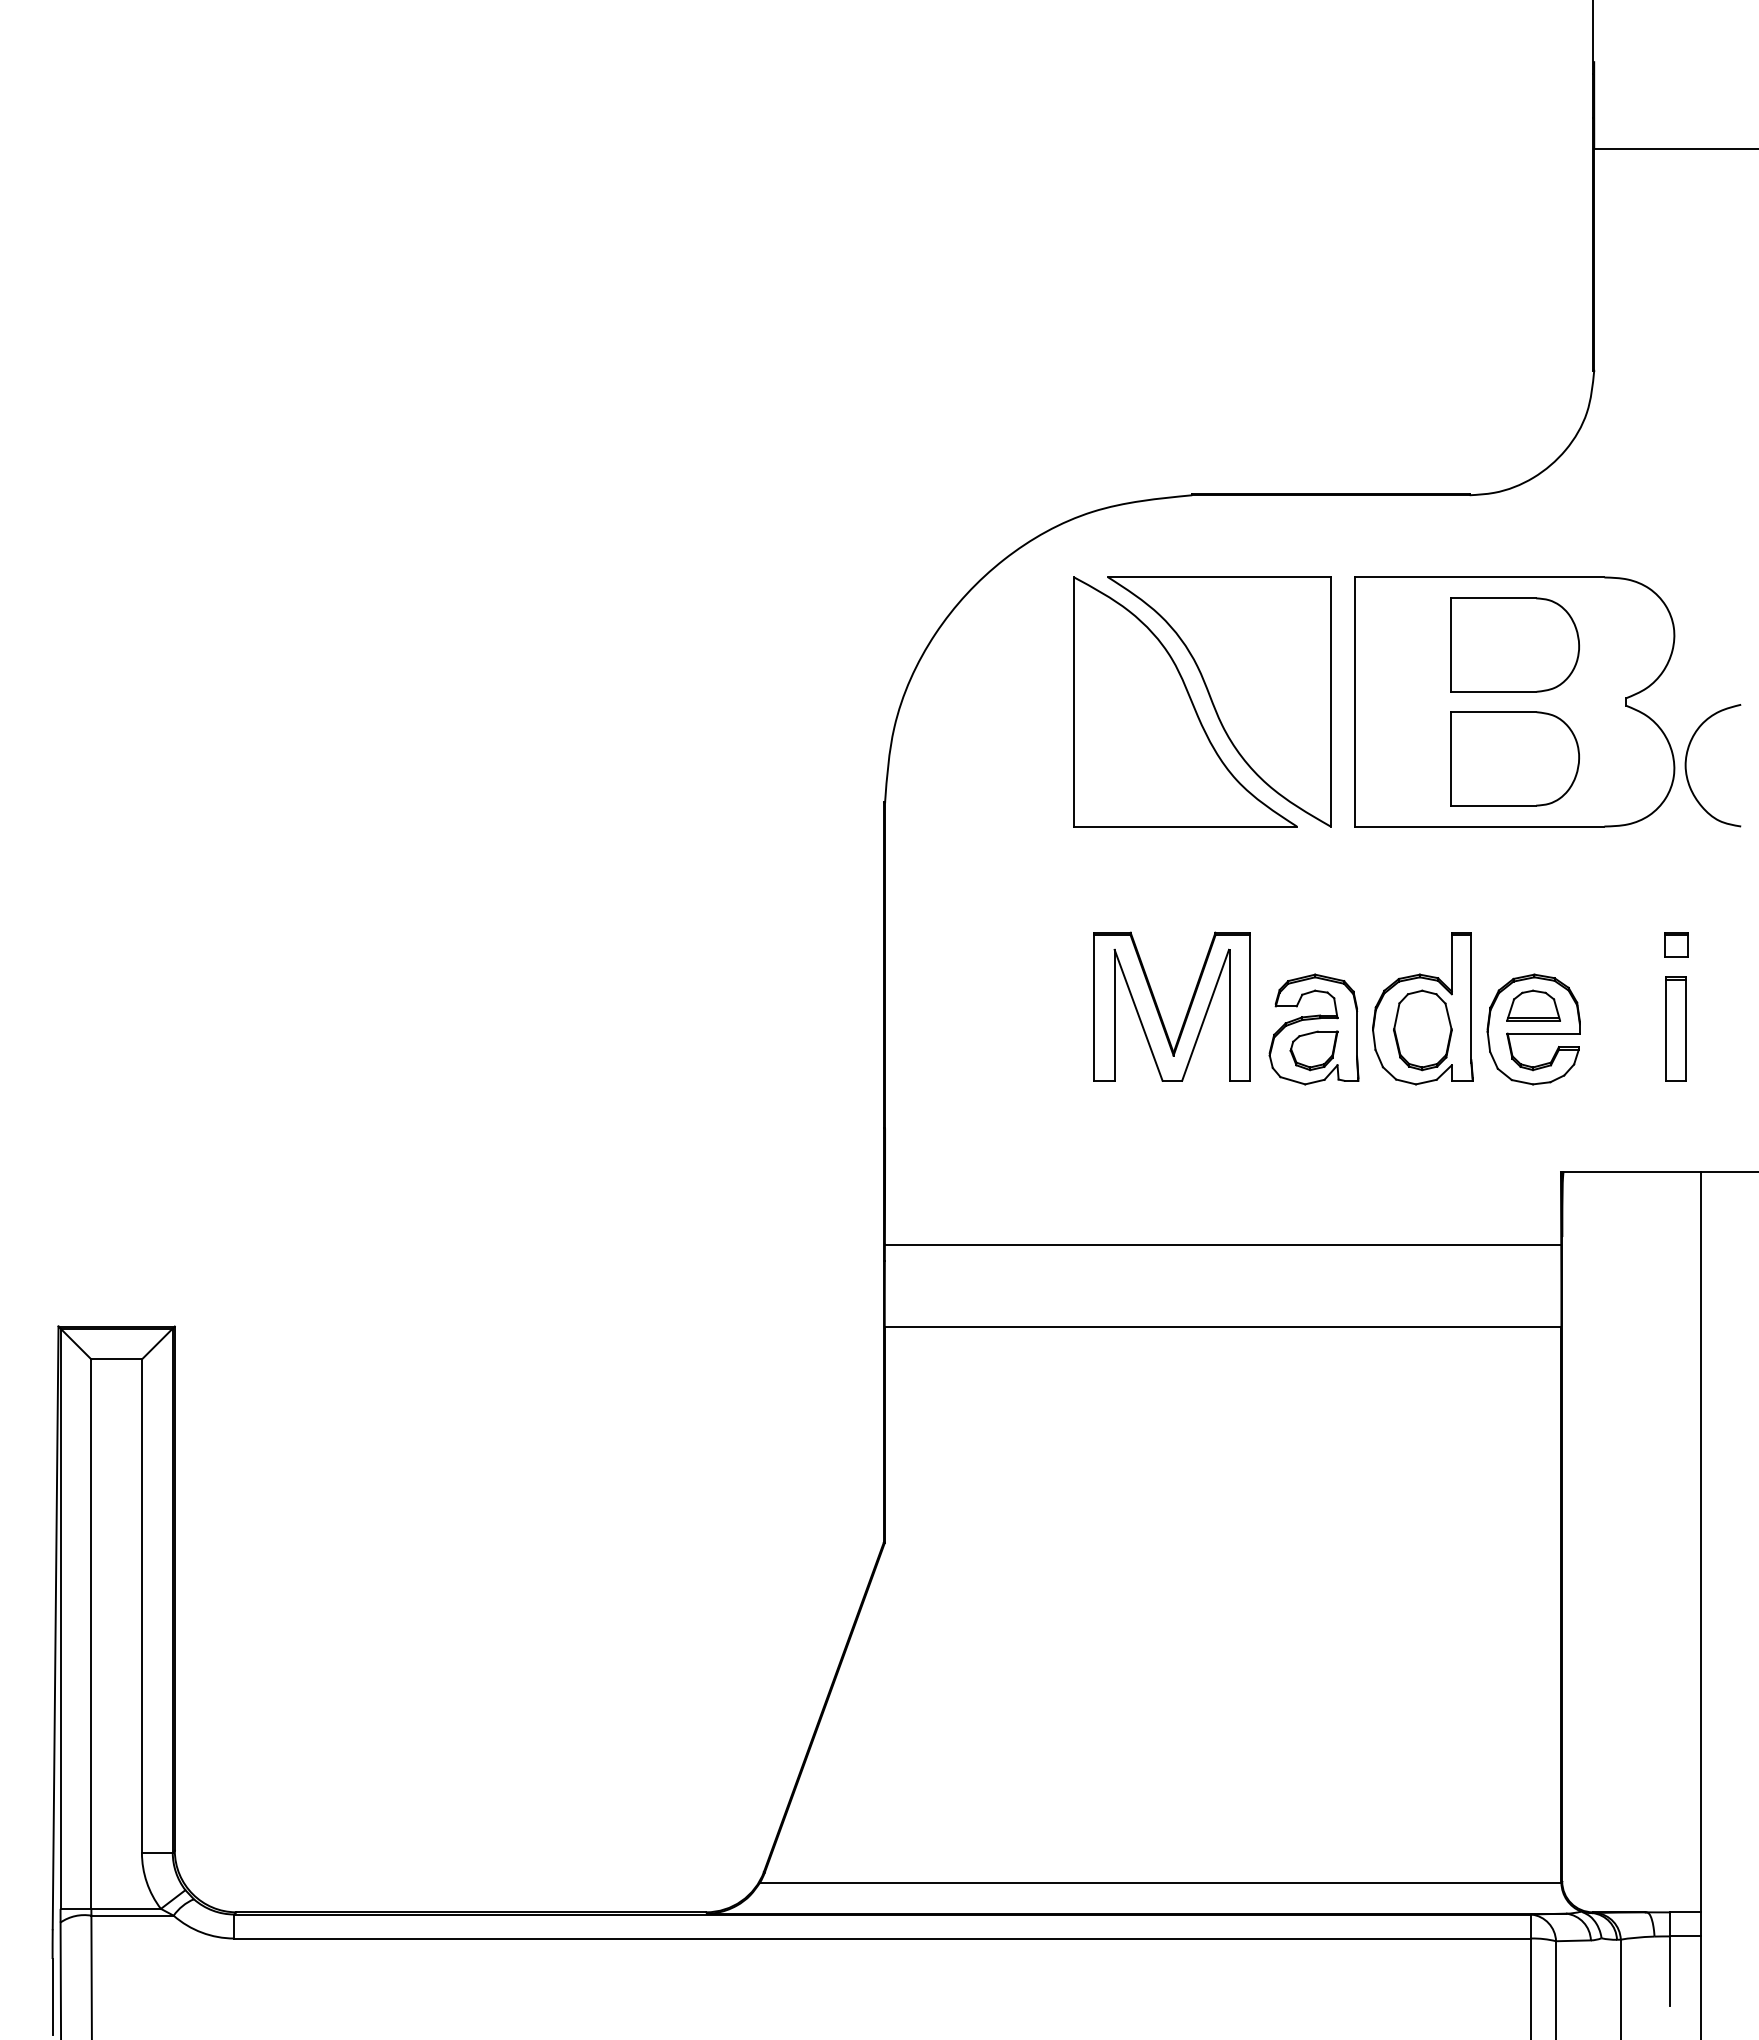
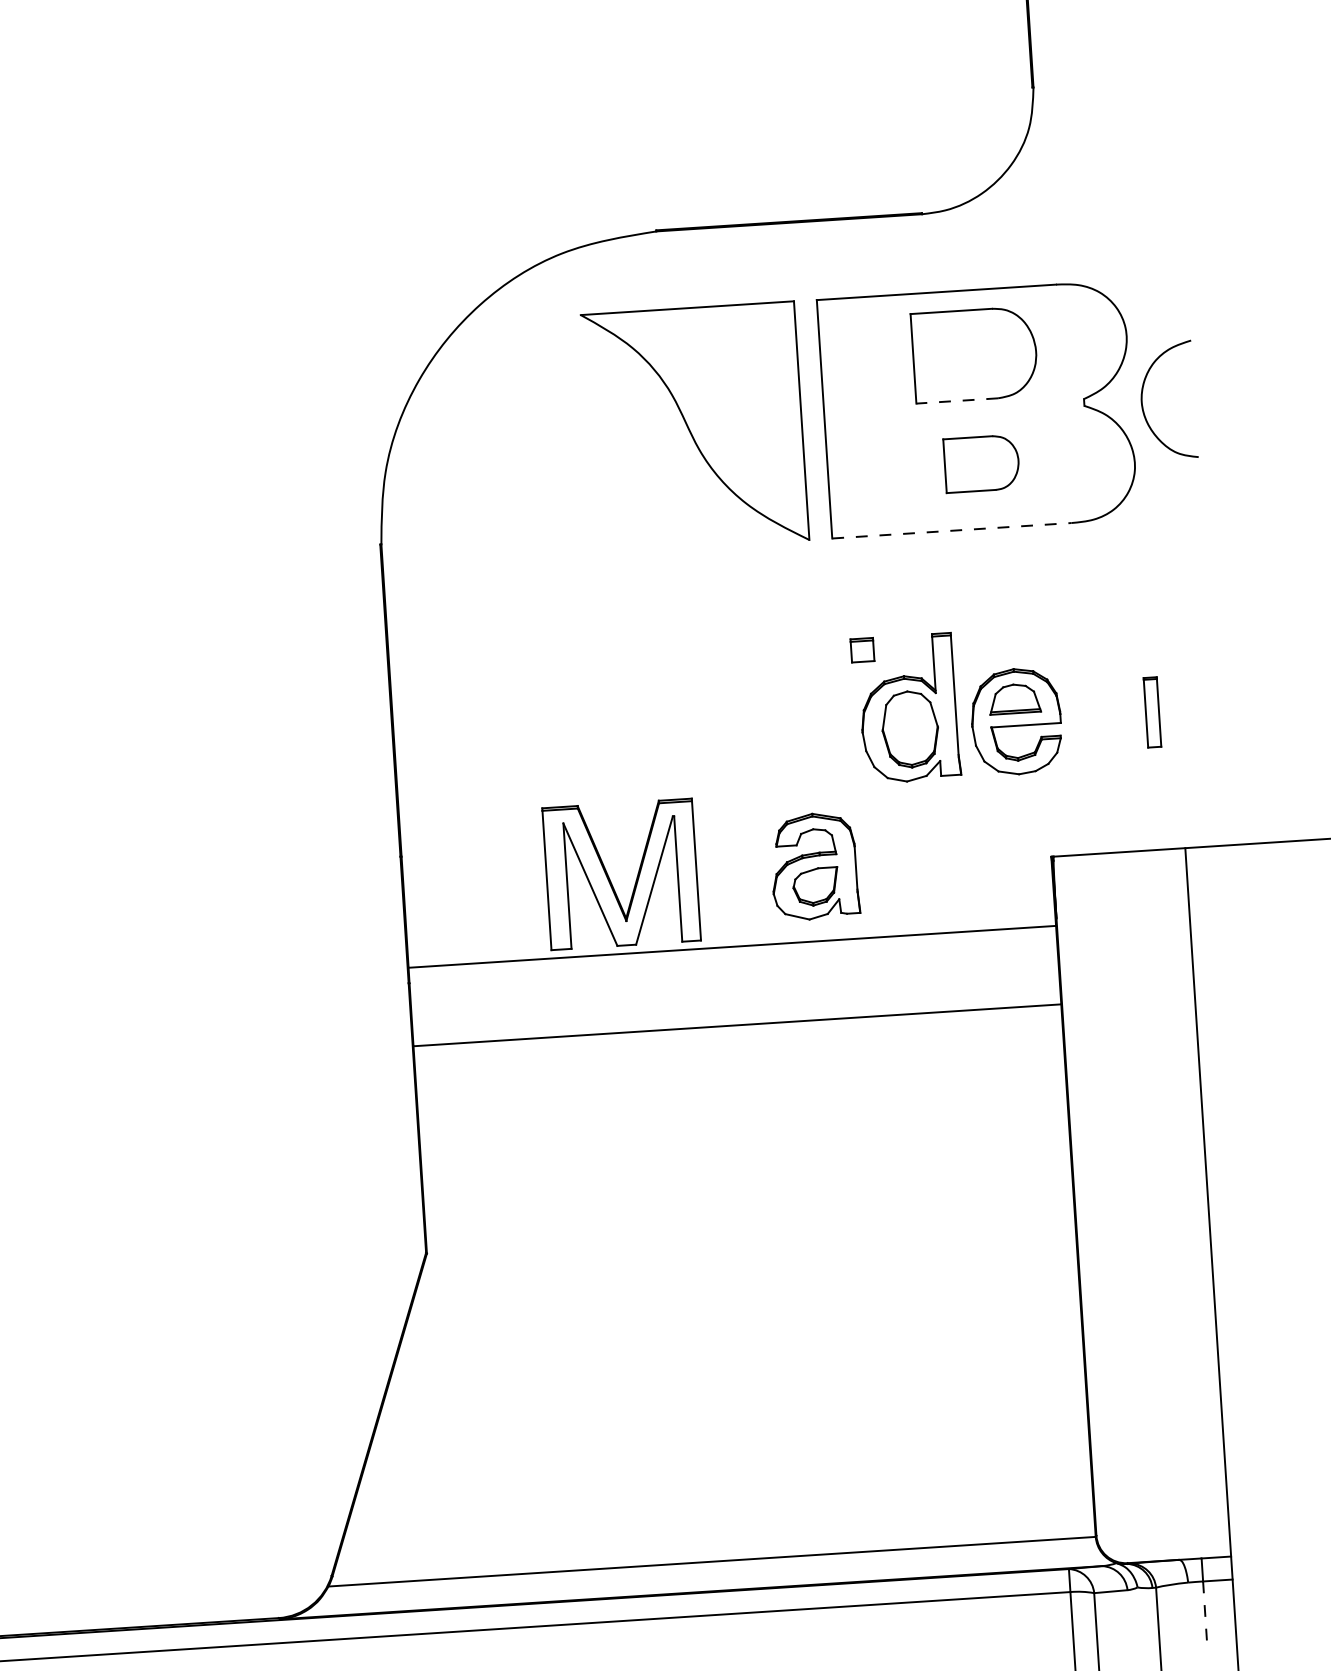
line: (1493, 691) -> (956, 400), solid -> dashed
part: (1185, 701) -> (662, 429), removed
part: (1514, 758) -> (981, 463), size x0.6
curve: (1687, 772) -> (1143, 408), moved
line: (1479, 826) -> (951, 530), solid -> dashed
part: (1676, 944) -> (862, 649), moved
part: (1159, 1009) -> (610, 877), moved
part: (1675, 1028) -> (1152, 711), size x0.7
part: (1313, 1029) -> (814, 866), moved
line: (1670, 1971) -> (1205, 1615), solid -> dashed

